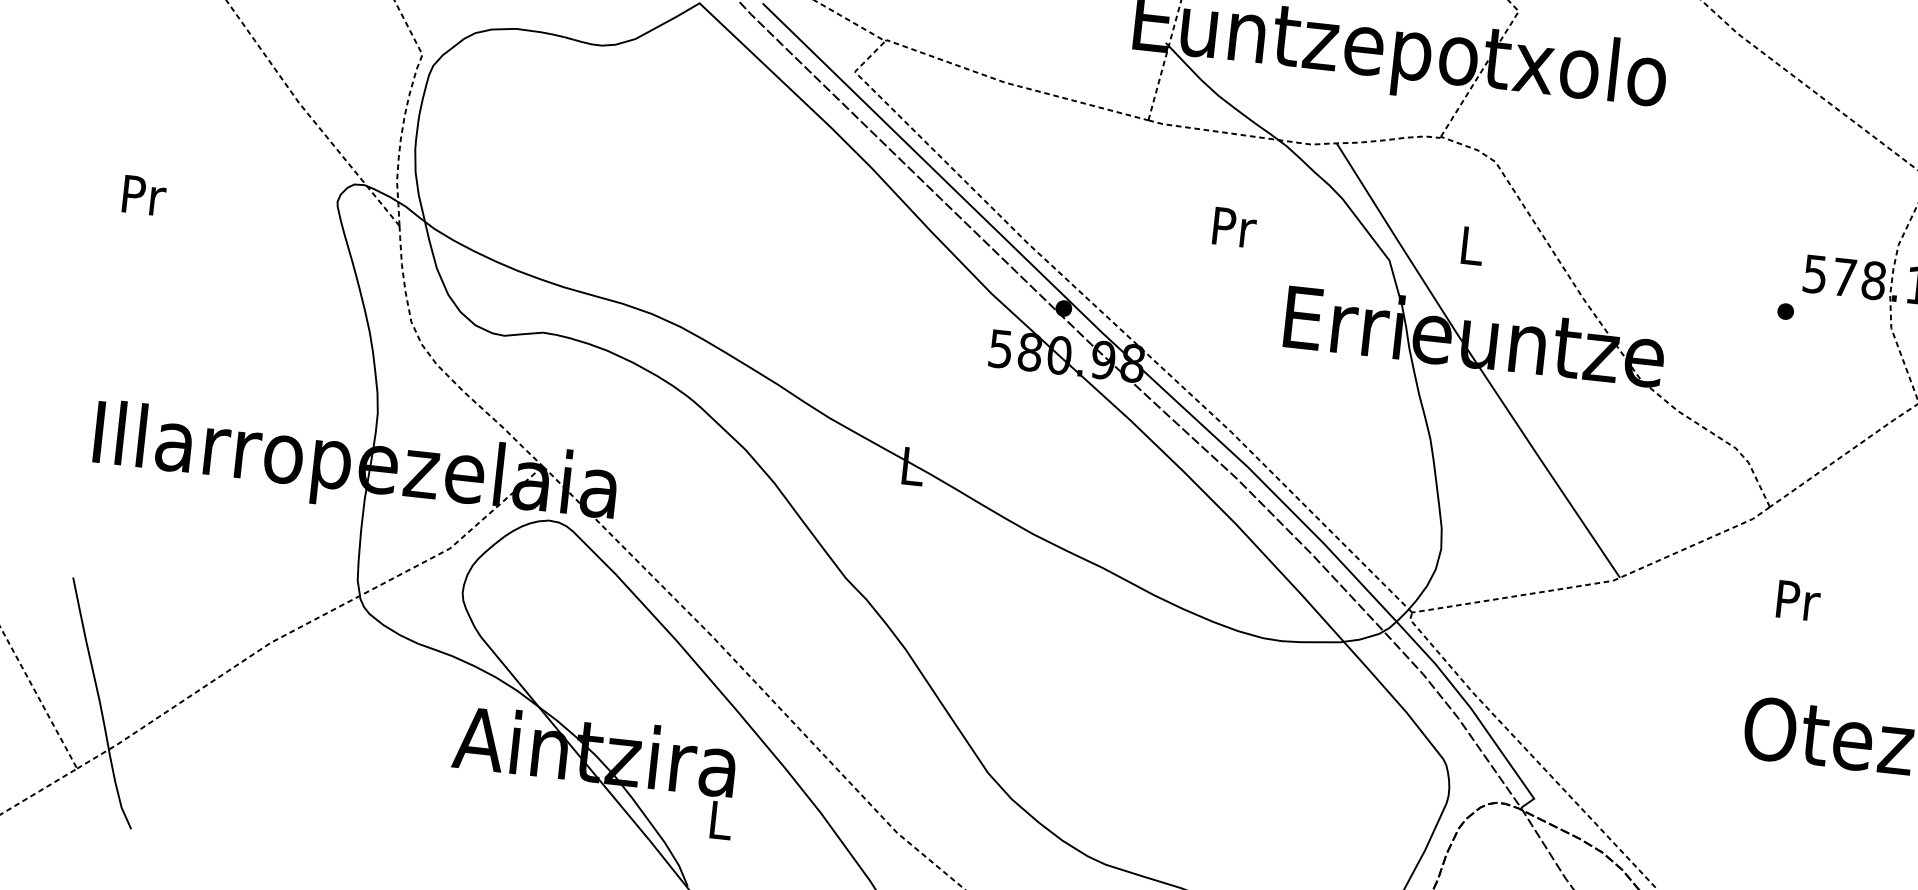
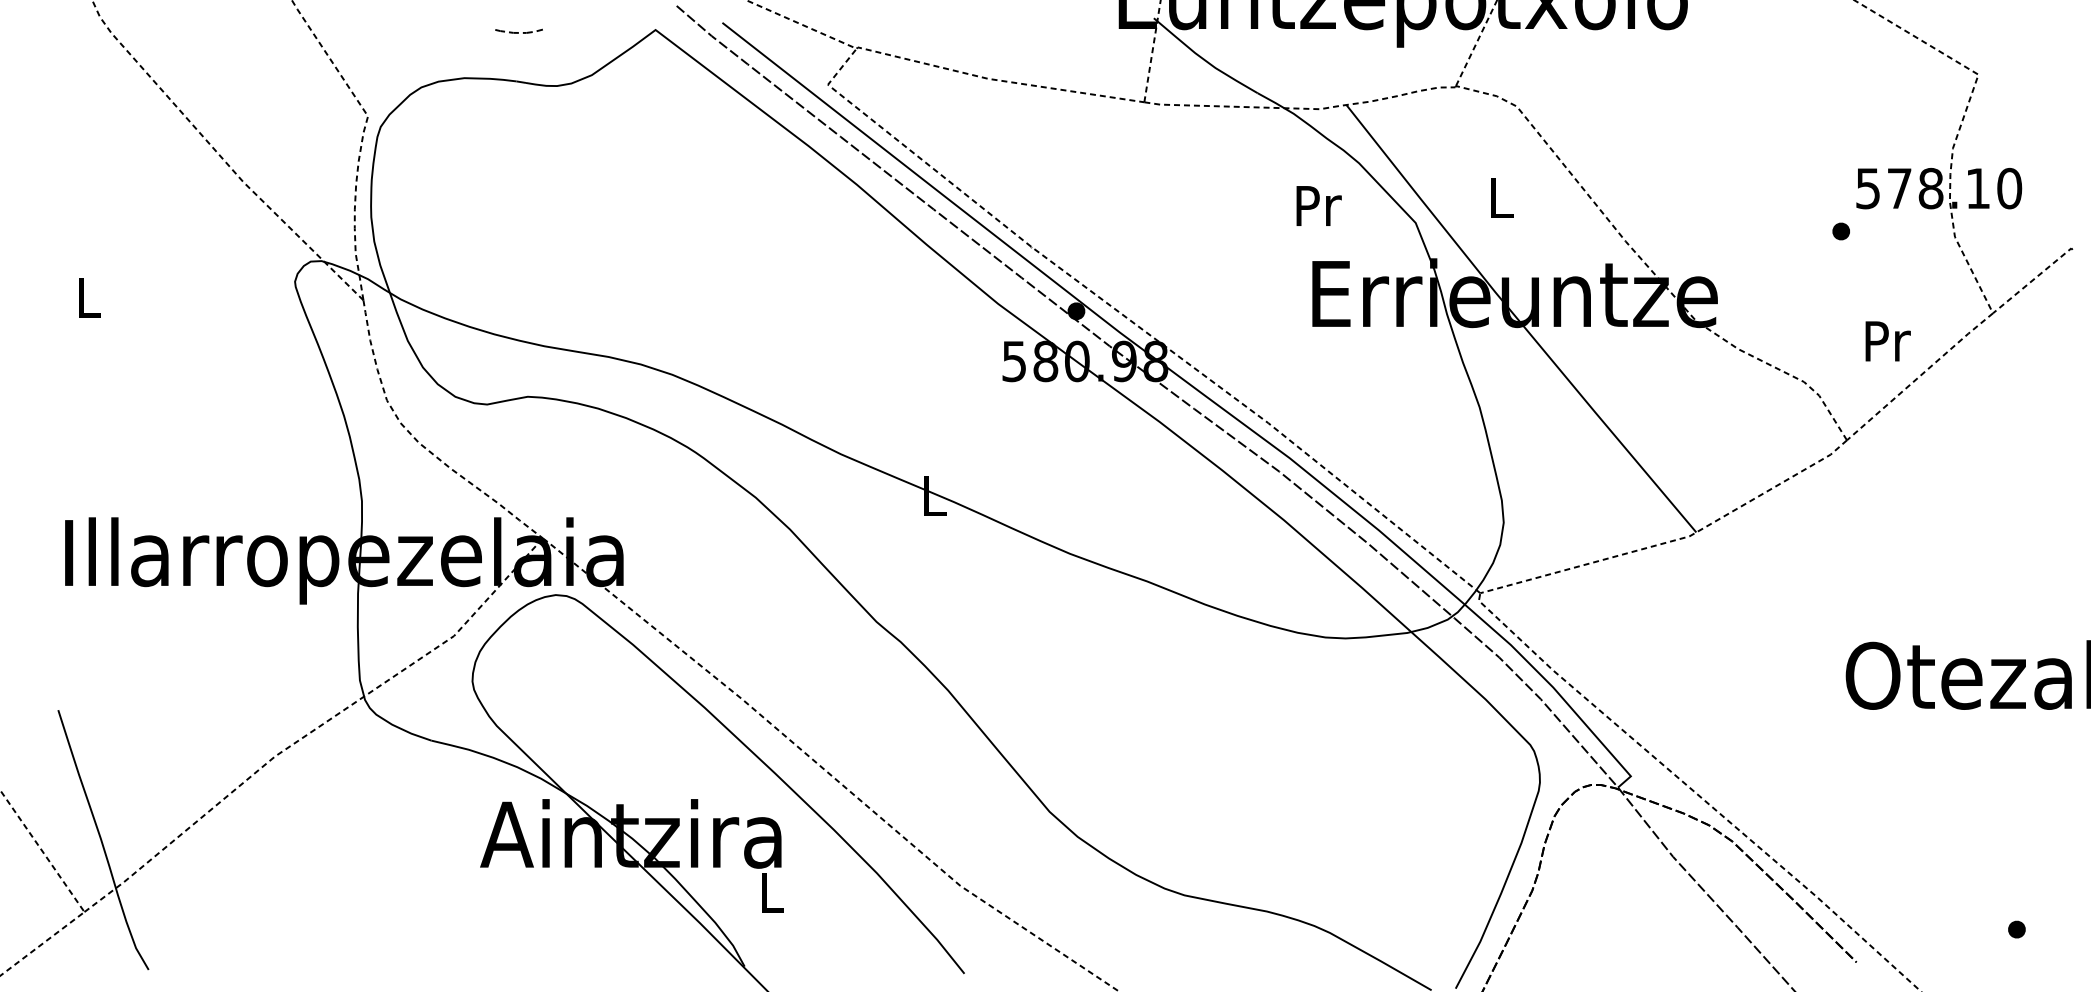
text: (144, 195) -> (89, 297), Pr -> L
text: (1234, 227) -> (1318, 205), moved
text: (1797, 600) -> (1887, 341), moved

